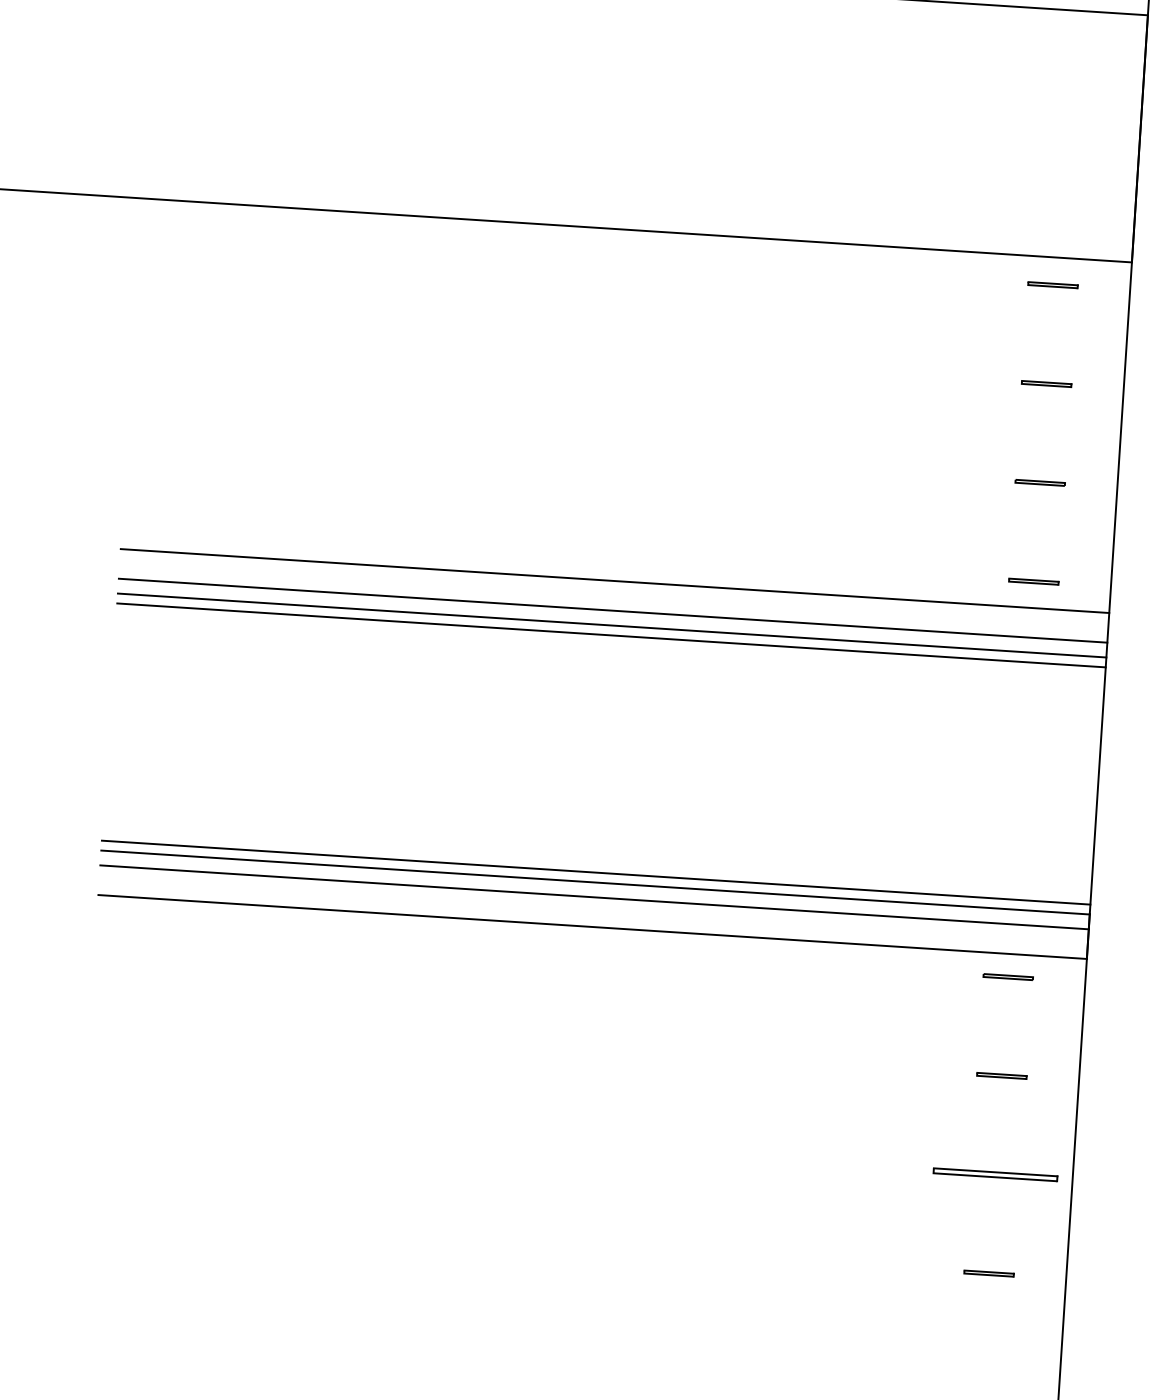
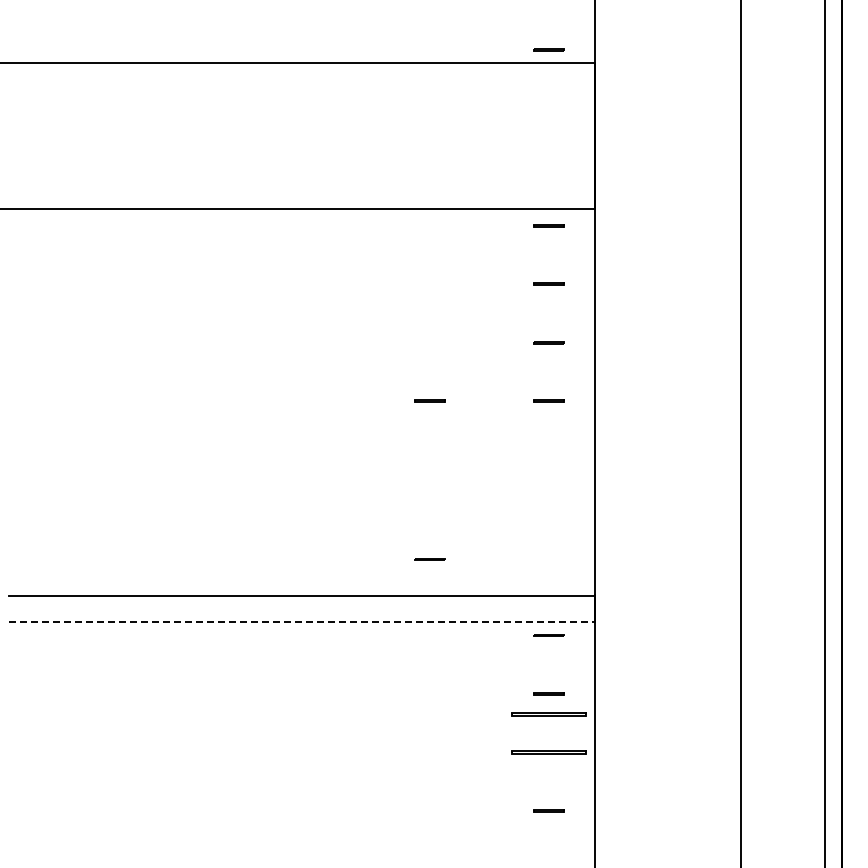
line: (832, 567) -> (429, 400), added
line: (614, 580) -> (301, 416), removed
line: (612, 610) -> (301, 434), removed
line: (611, 625) -> (301, 443), removed
line: (610, 635) -> (301, 449), removed
line: (814, 835) -> (429, 559), added
line: (595, 872) -> (301, 589), removed
line: (593, 897) -> (301, 604), removed
line: (591, 926) -> (301, 621), solid -> dashed
line: (998, 1108) -> (548, 713), added

